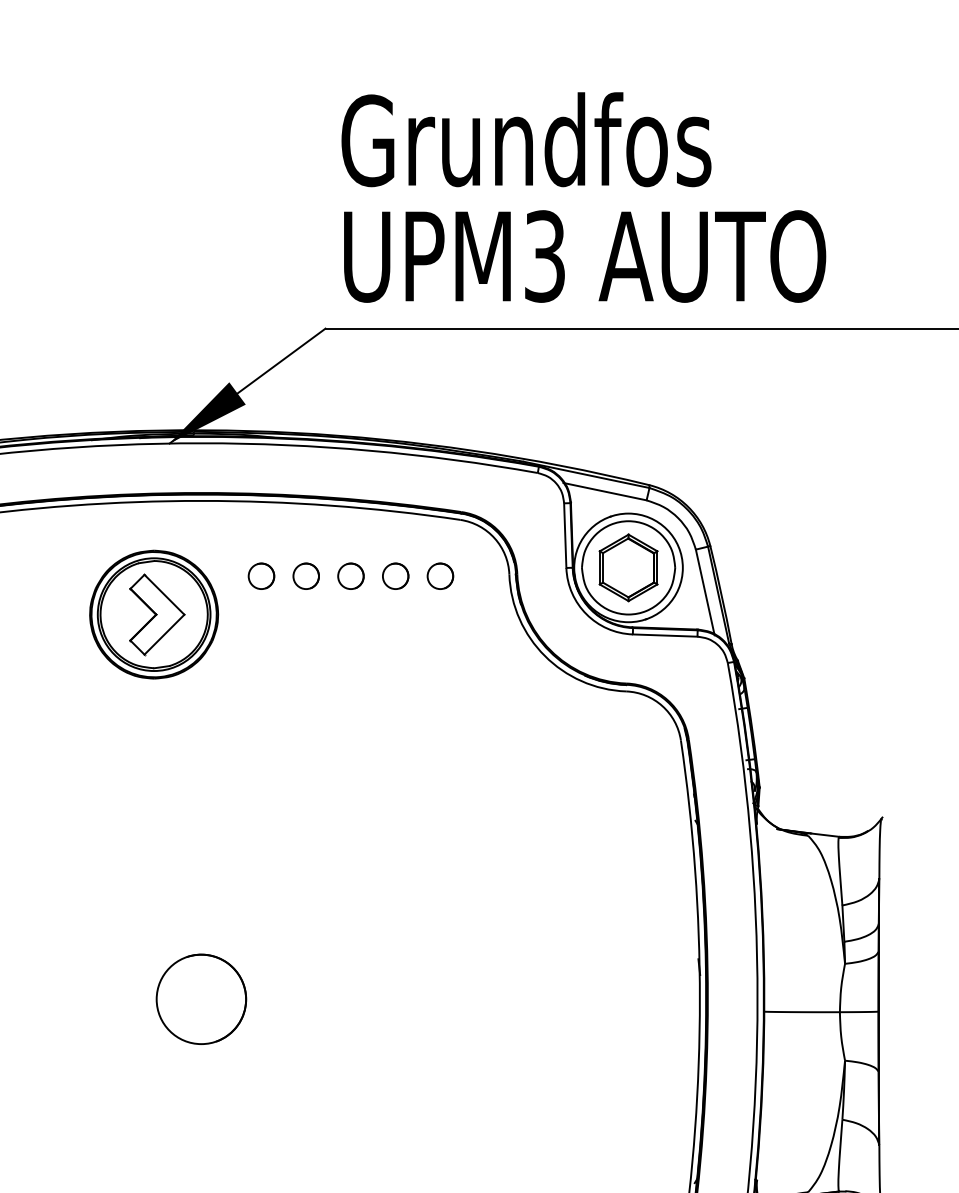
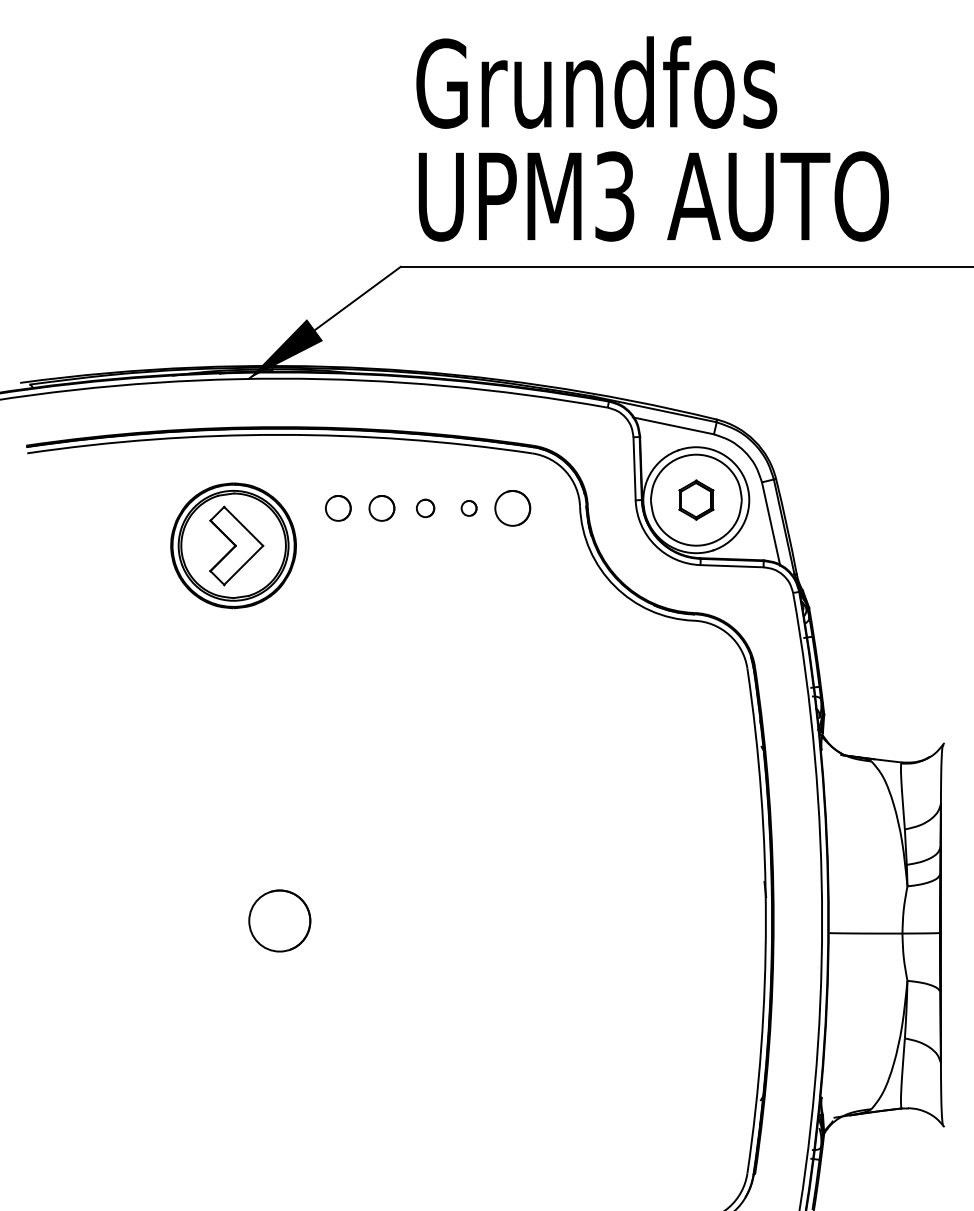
part: (628, 567) -> (696, 499), size x0.6
circle: (350, 576) -> (425, 508), size x0.7
part: (394, 576) -> (468, 508), size x0.6
part: (440, 576) -> (512, 508), size x1.4
circle: (201, 998) -> (279, 920), size x0.7

